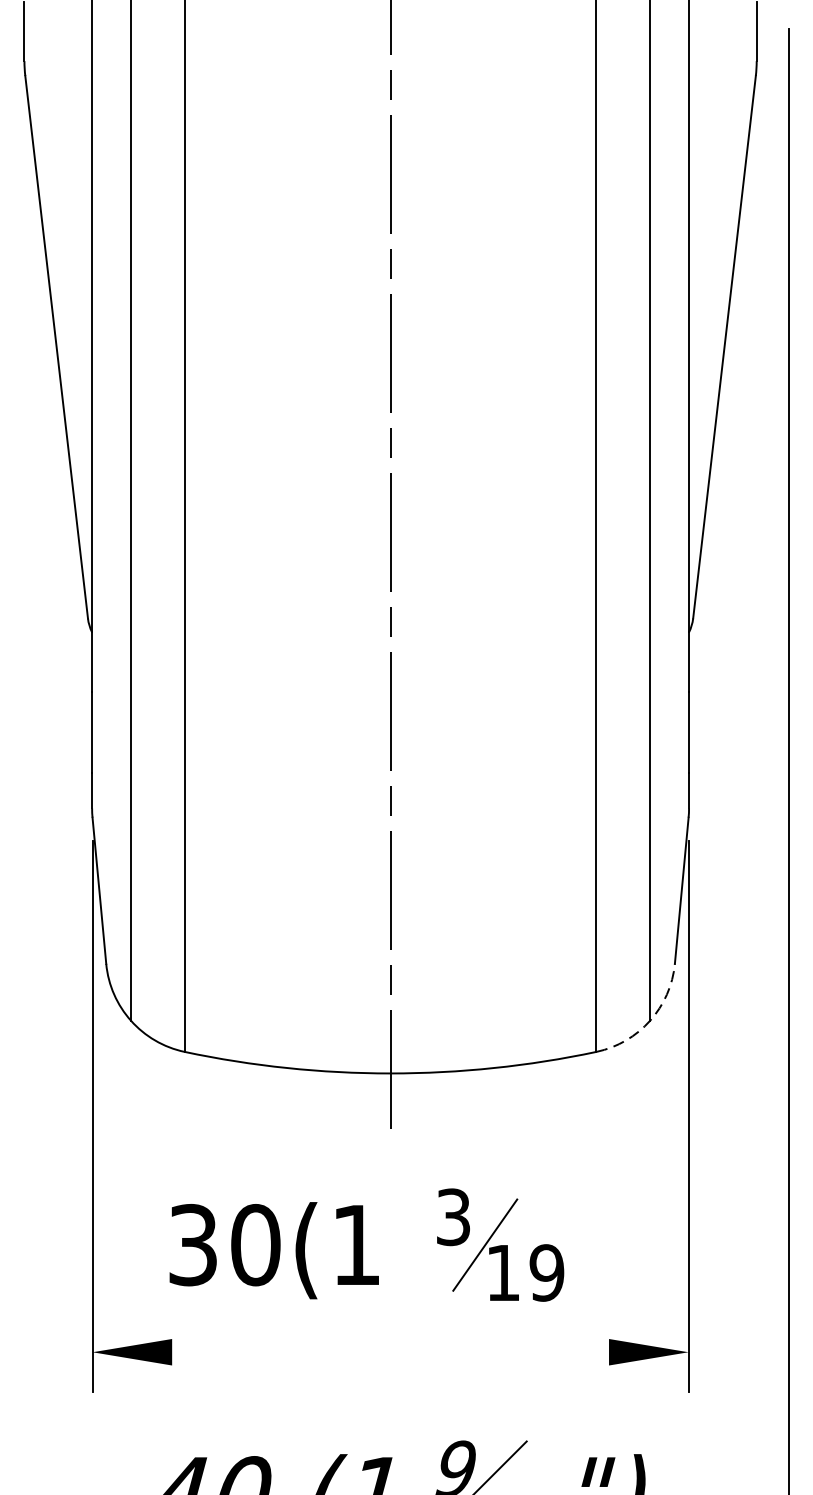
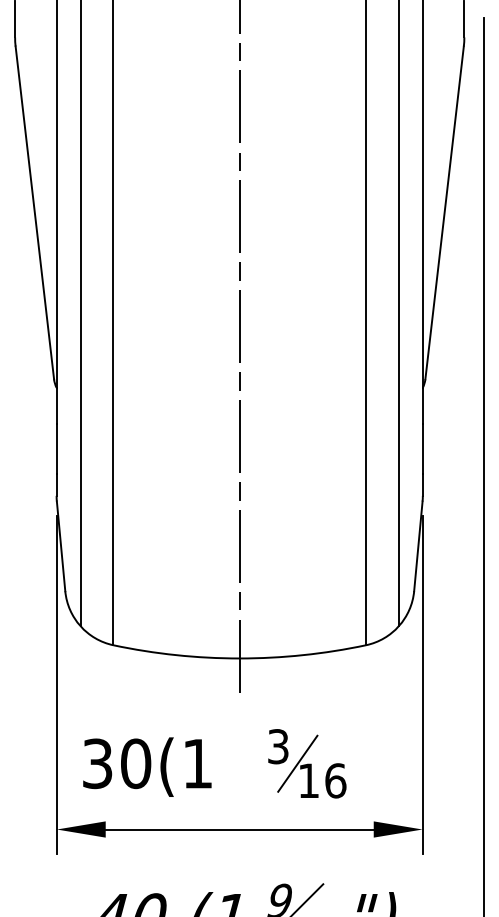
arc: (649, 1021) -> (398, 626), dashed -> solid
text: (274, 1249) -> (147, 766), moved
text: (546, 1272) -> (335, 780), 19 -> 16
line: (390, 1352) -> (239, 829), added

